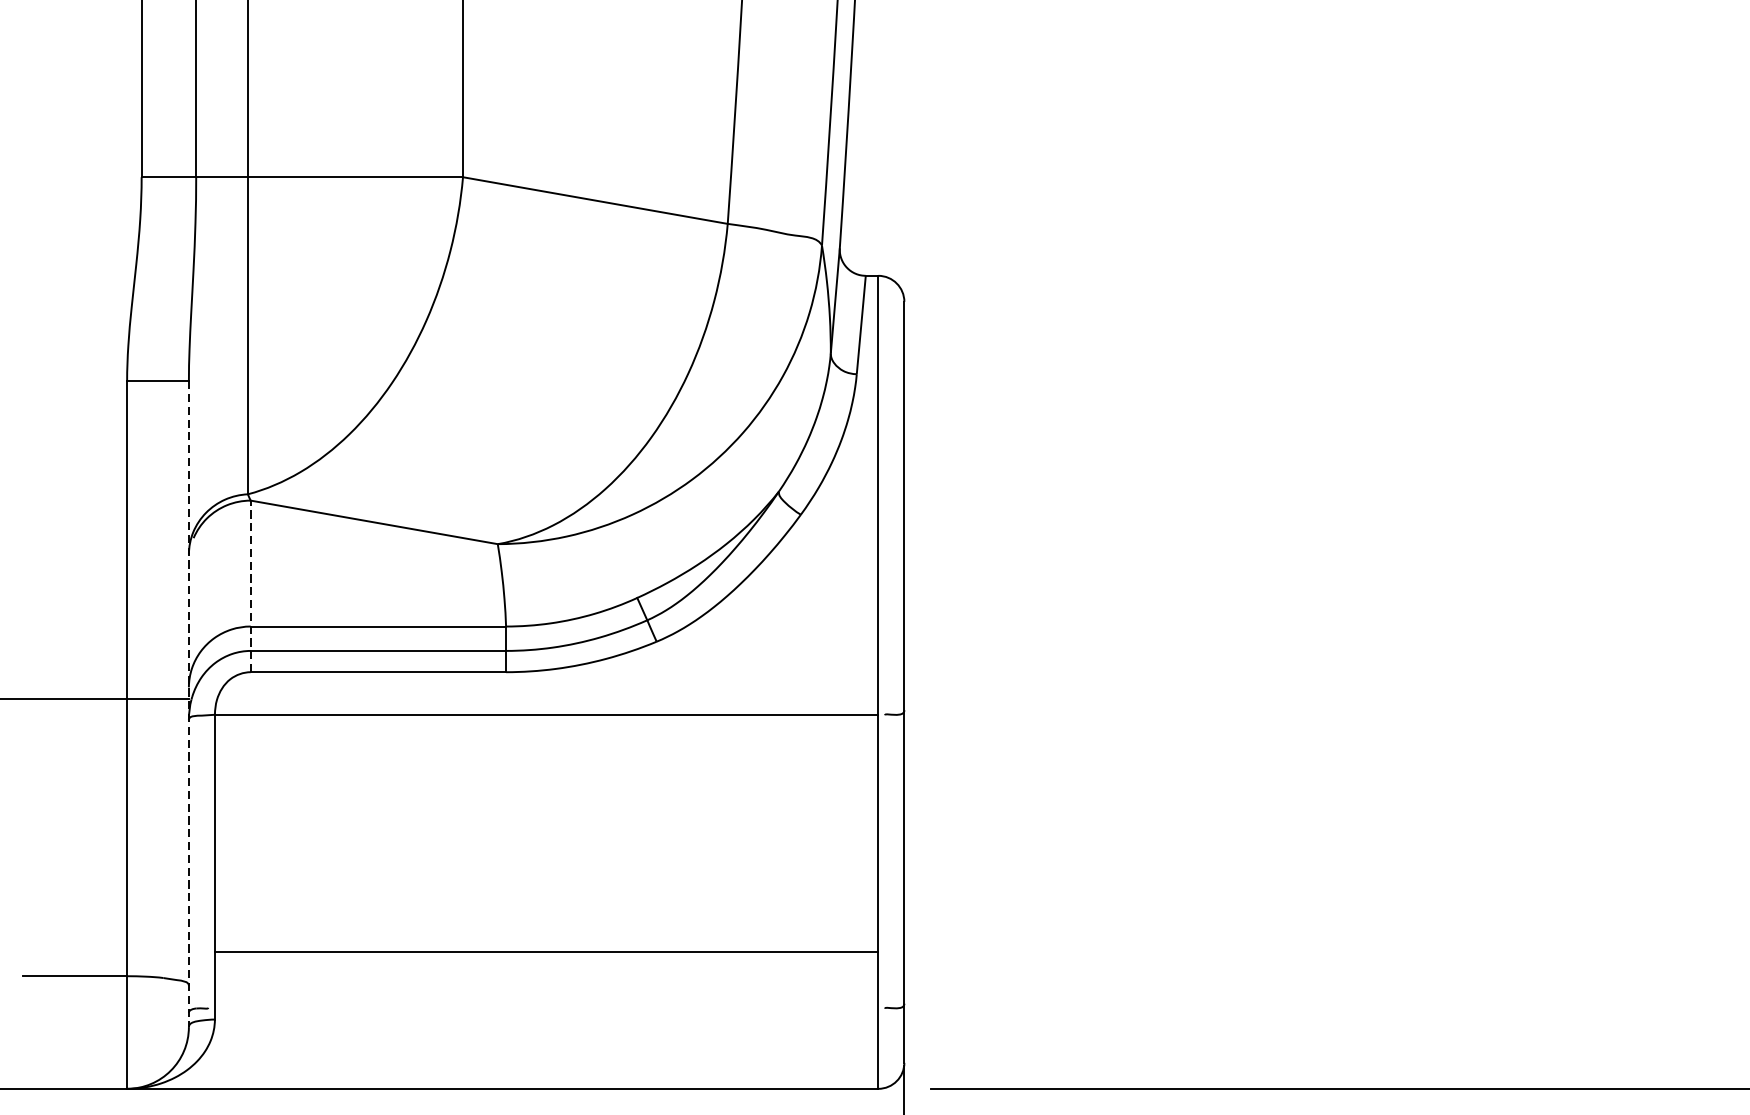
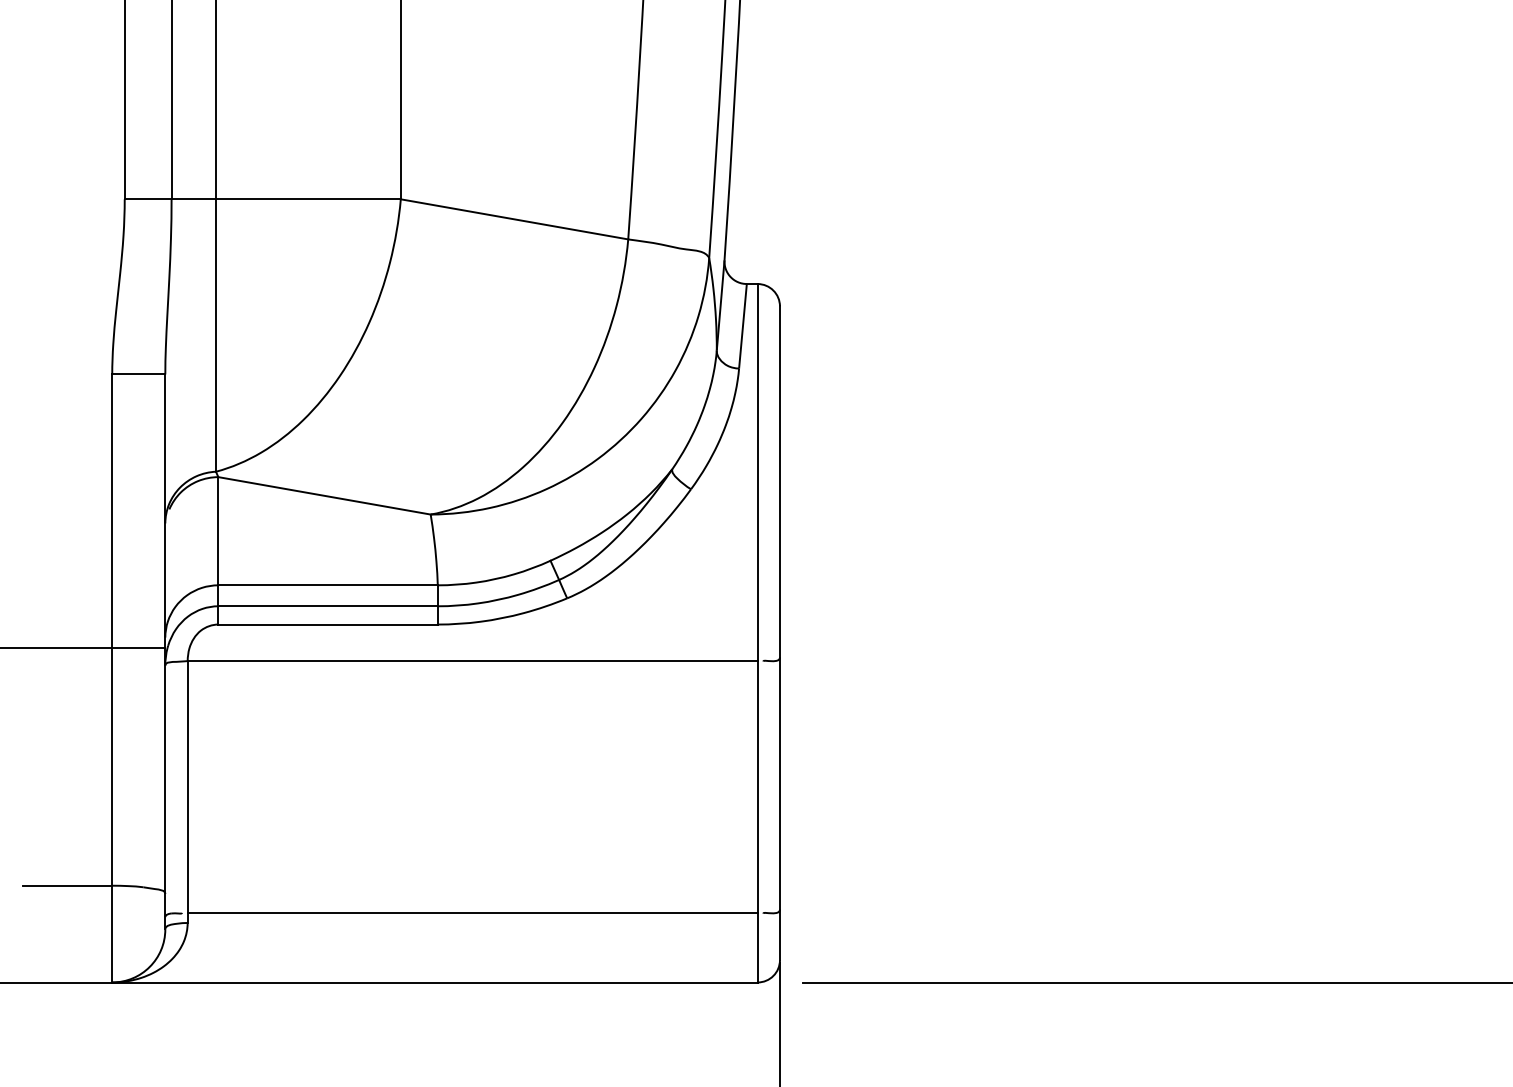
line: (250, 586) -> (218, 550), dashed -> solid
line: (189, 704) -> (165, 652), dashed -> solid
line: (546, 952) -> (472, 913), moved

